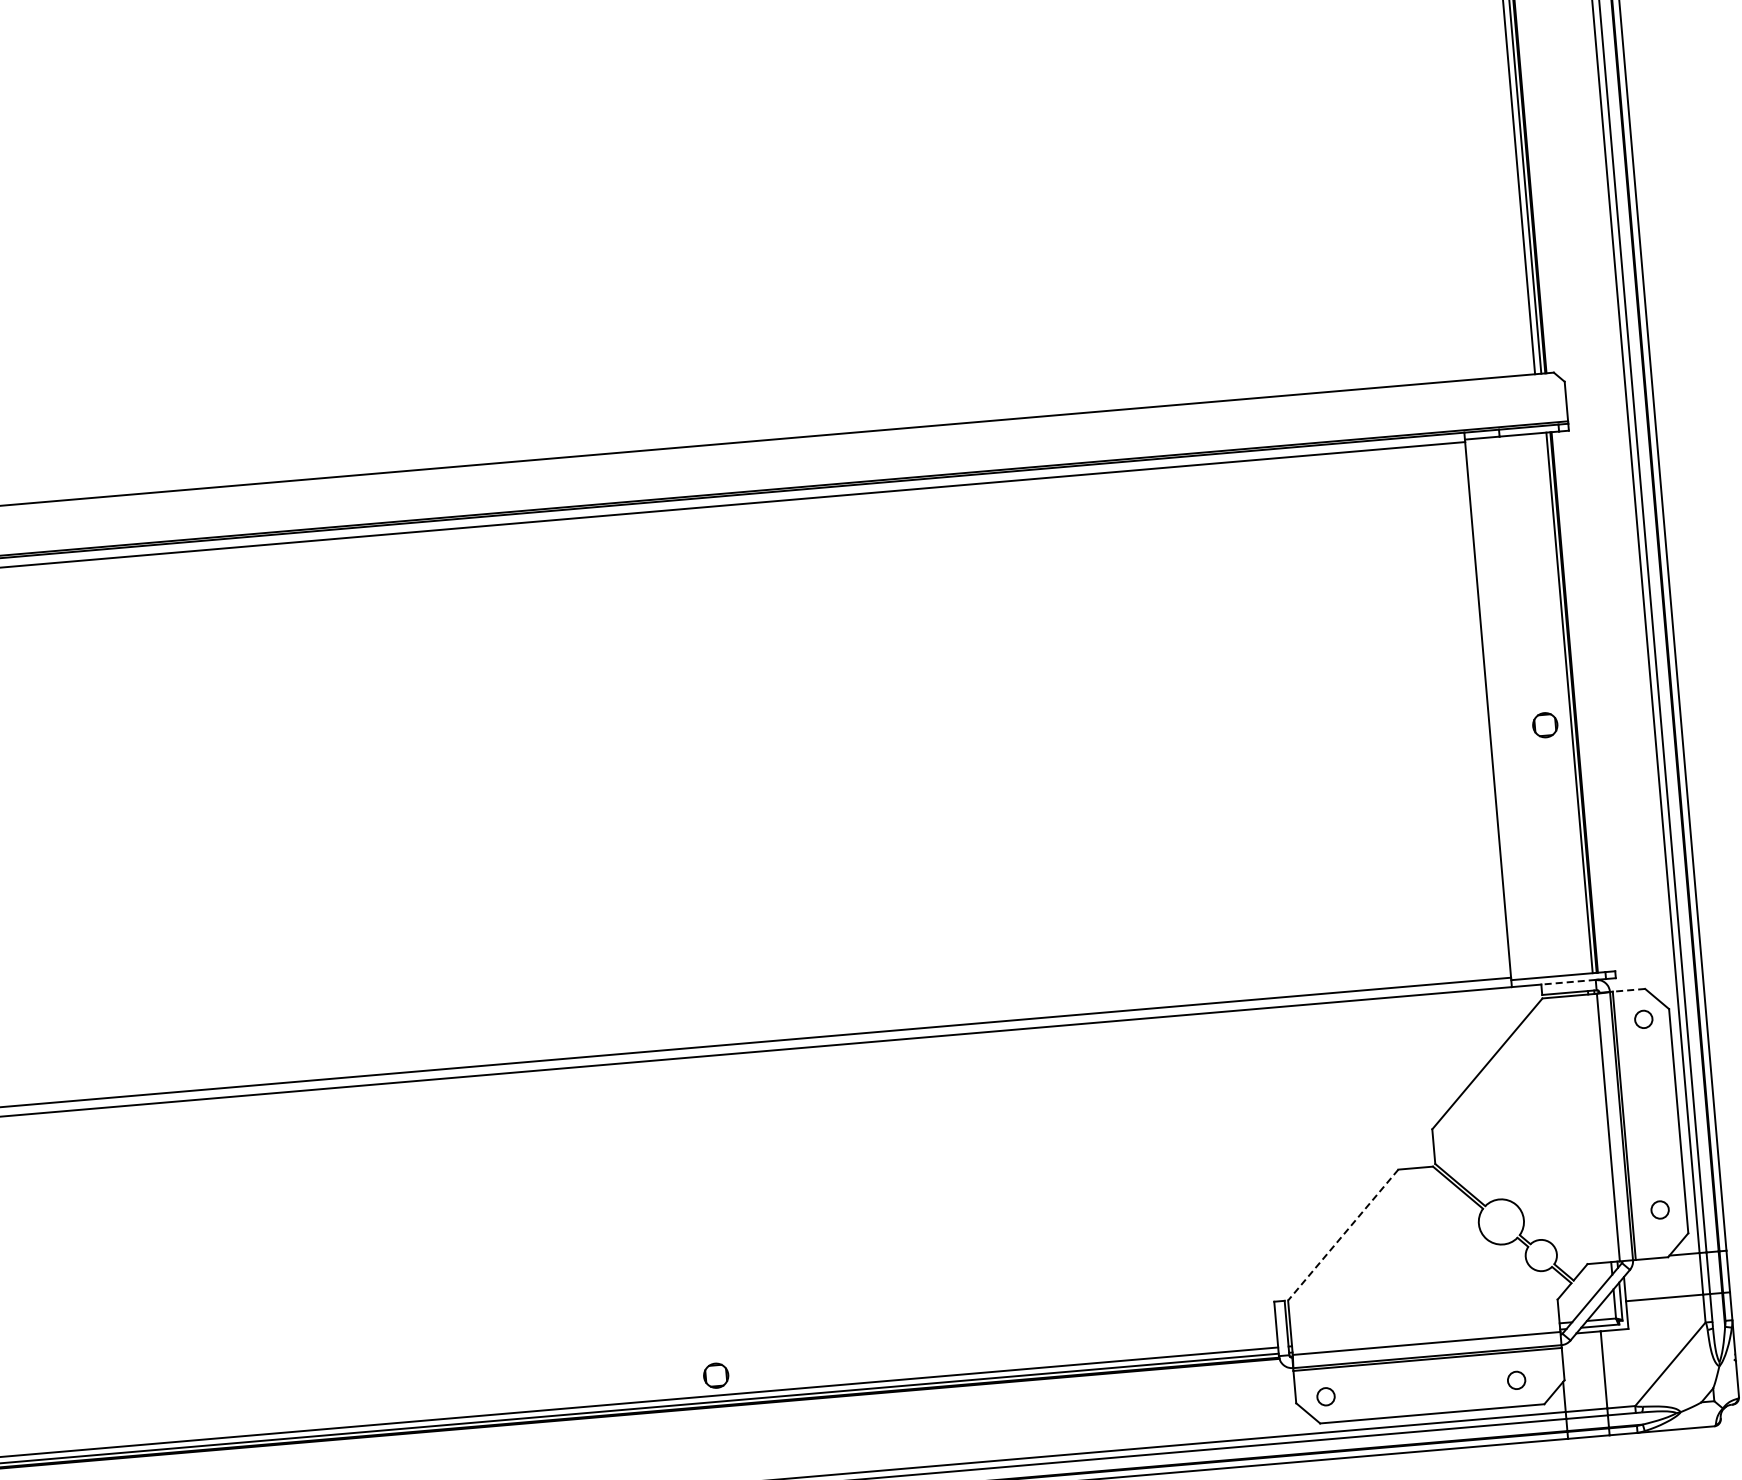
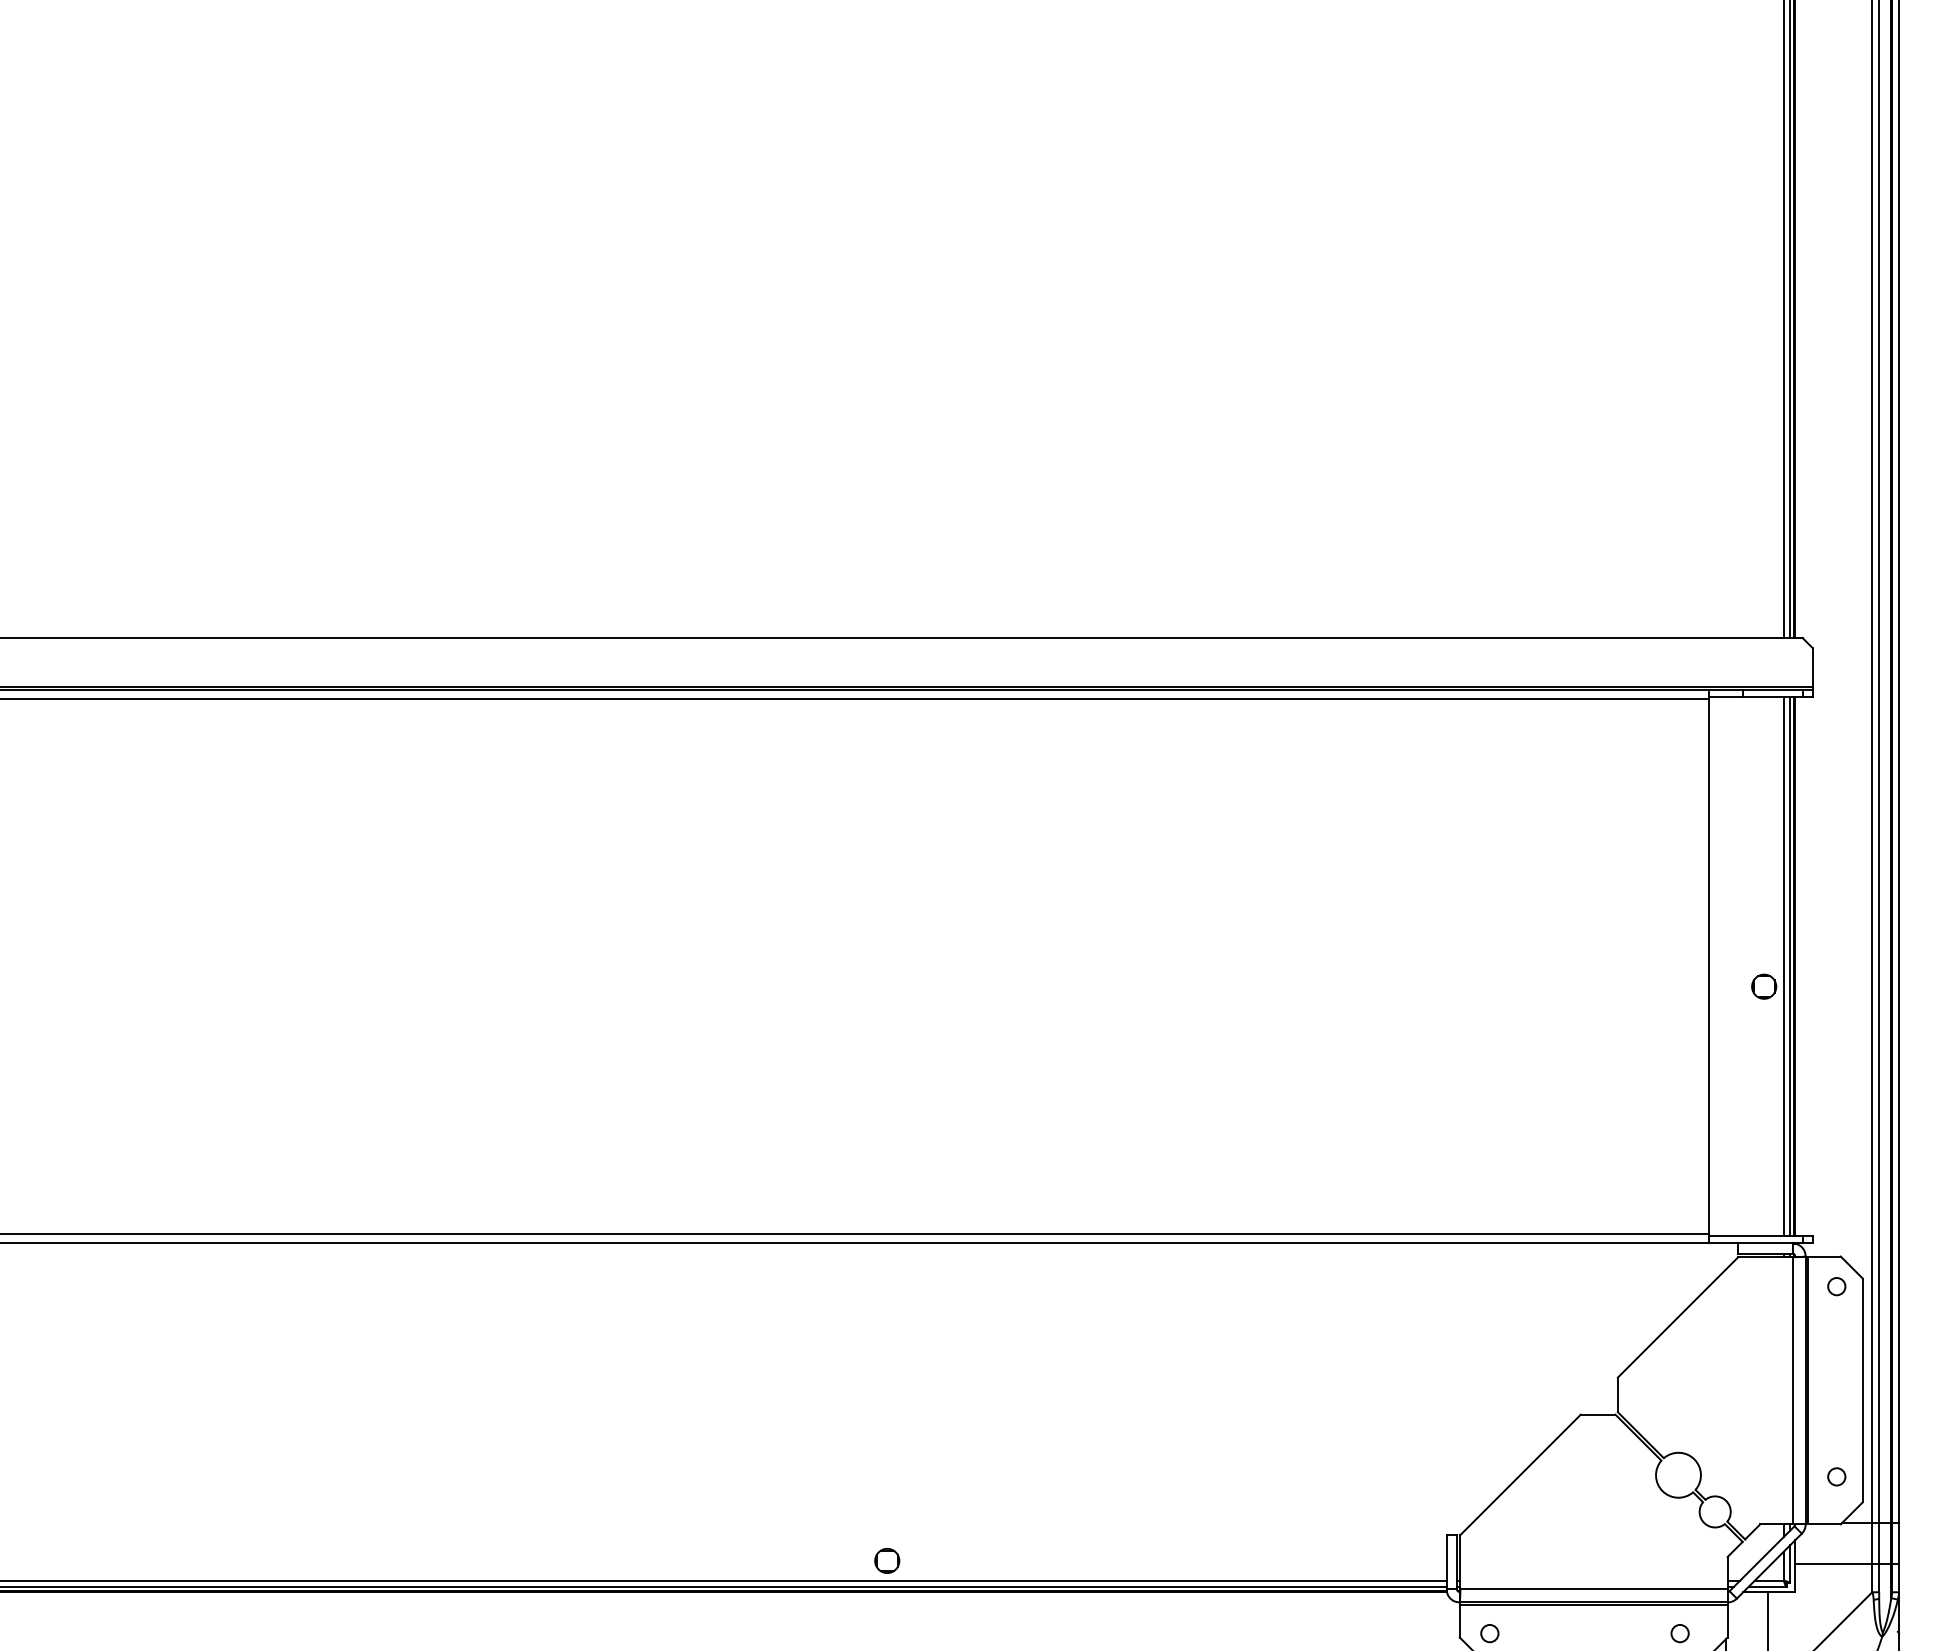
line: (1562, 703) -> (1783, 966), added
line: (1567, 982) -> (1764, 1243), dashed -> solid
line: (1628, 990) -> (1824, 1256), dashed -> solid
line: (1343, 1235) -> (1520, 1475), dashed -> solid

